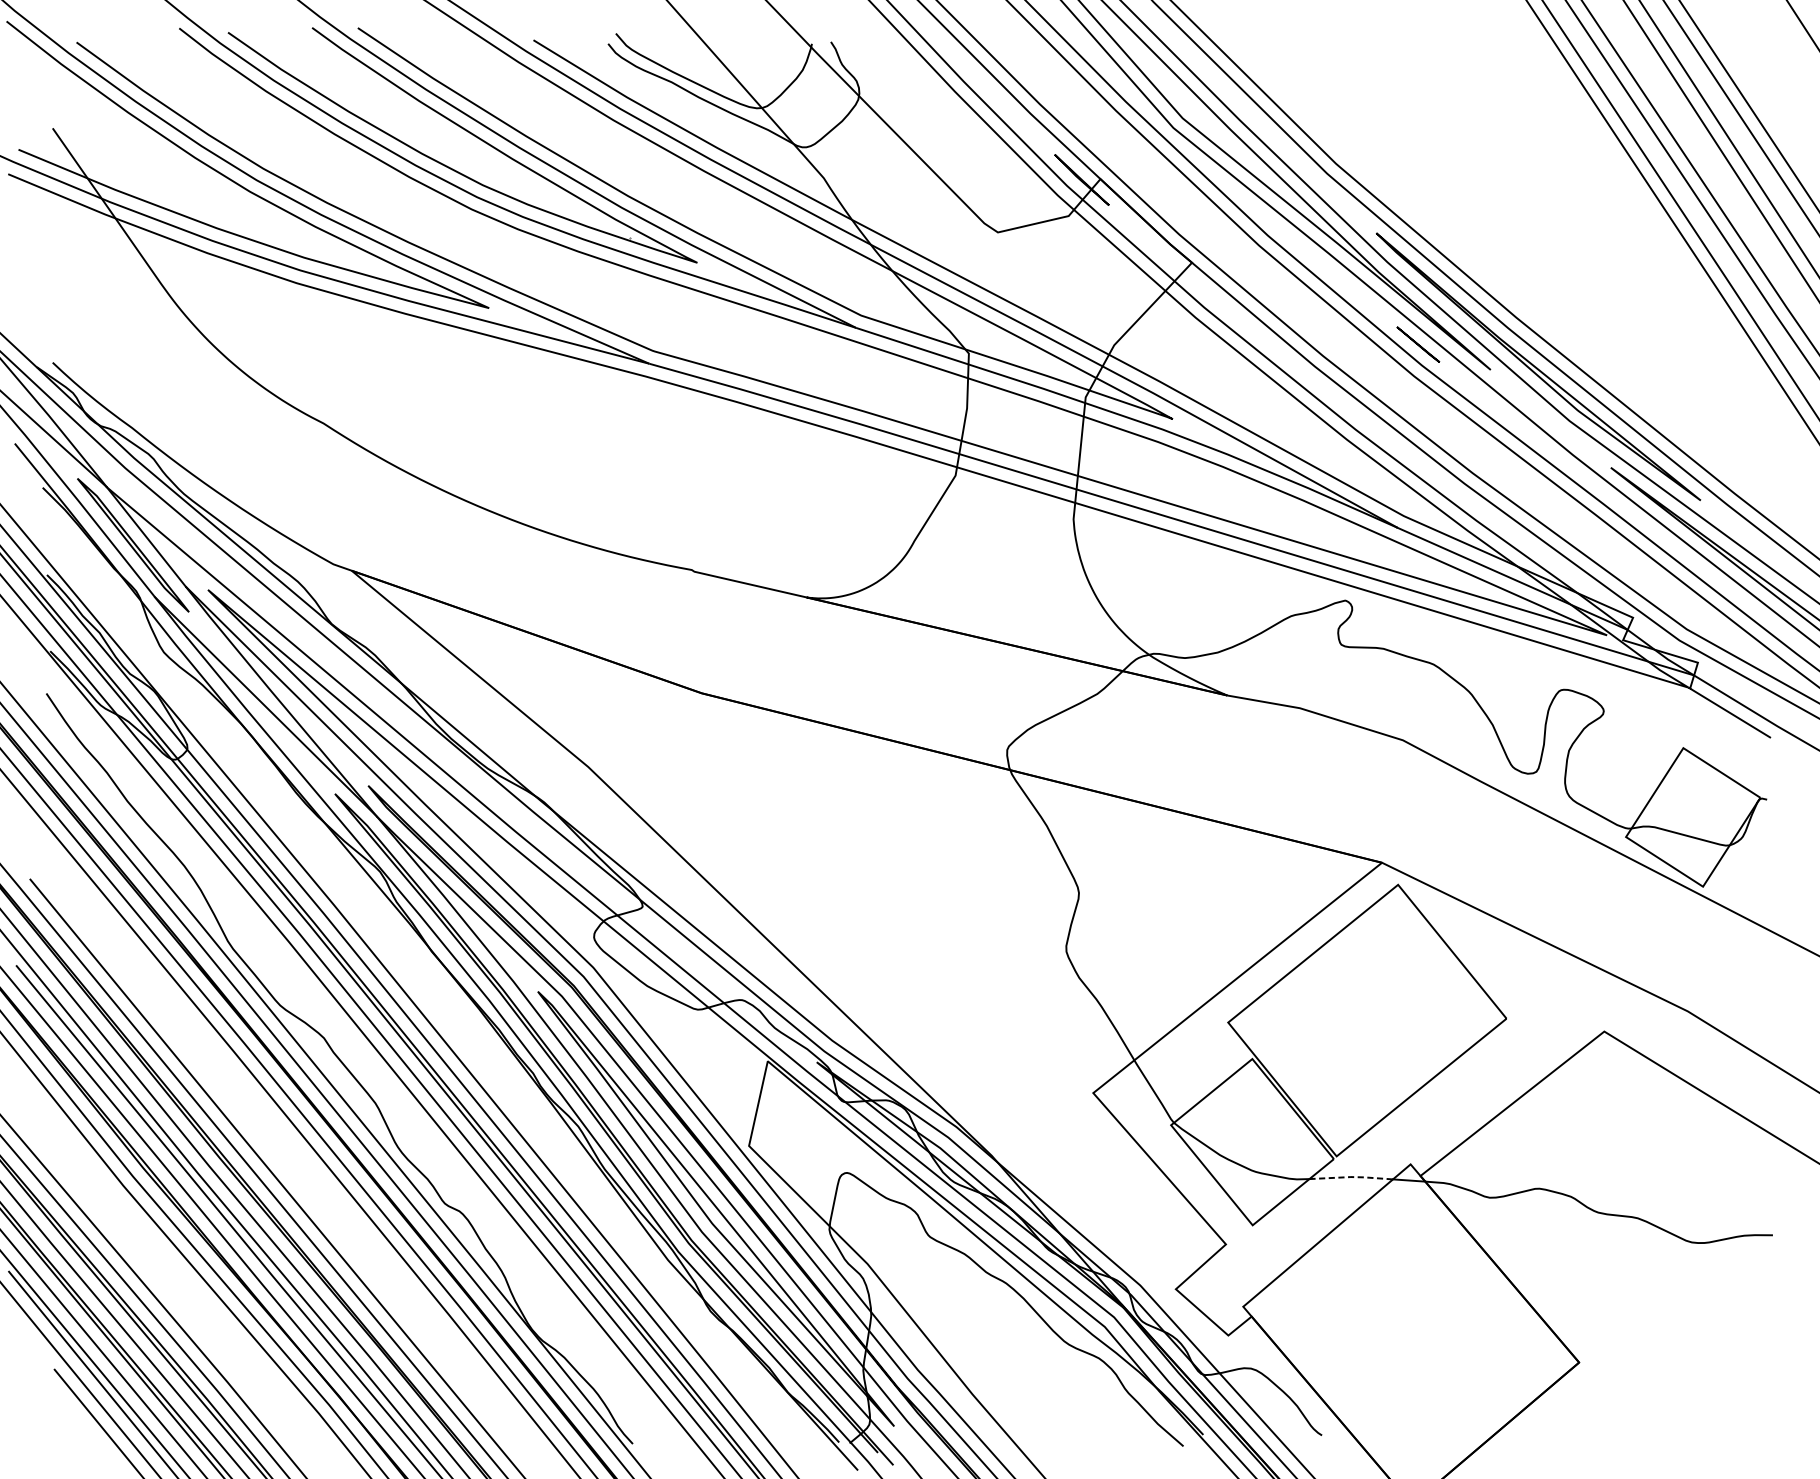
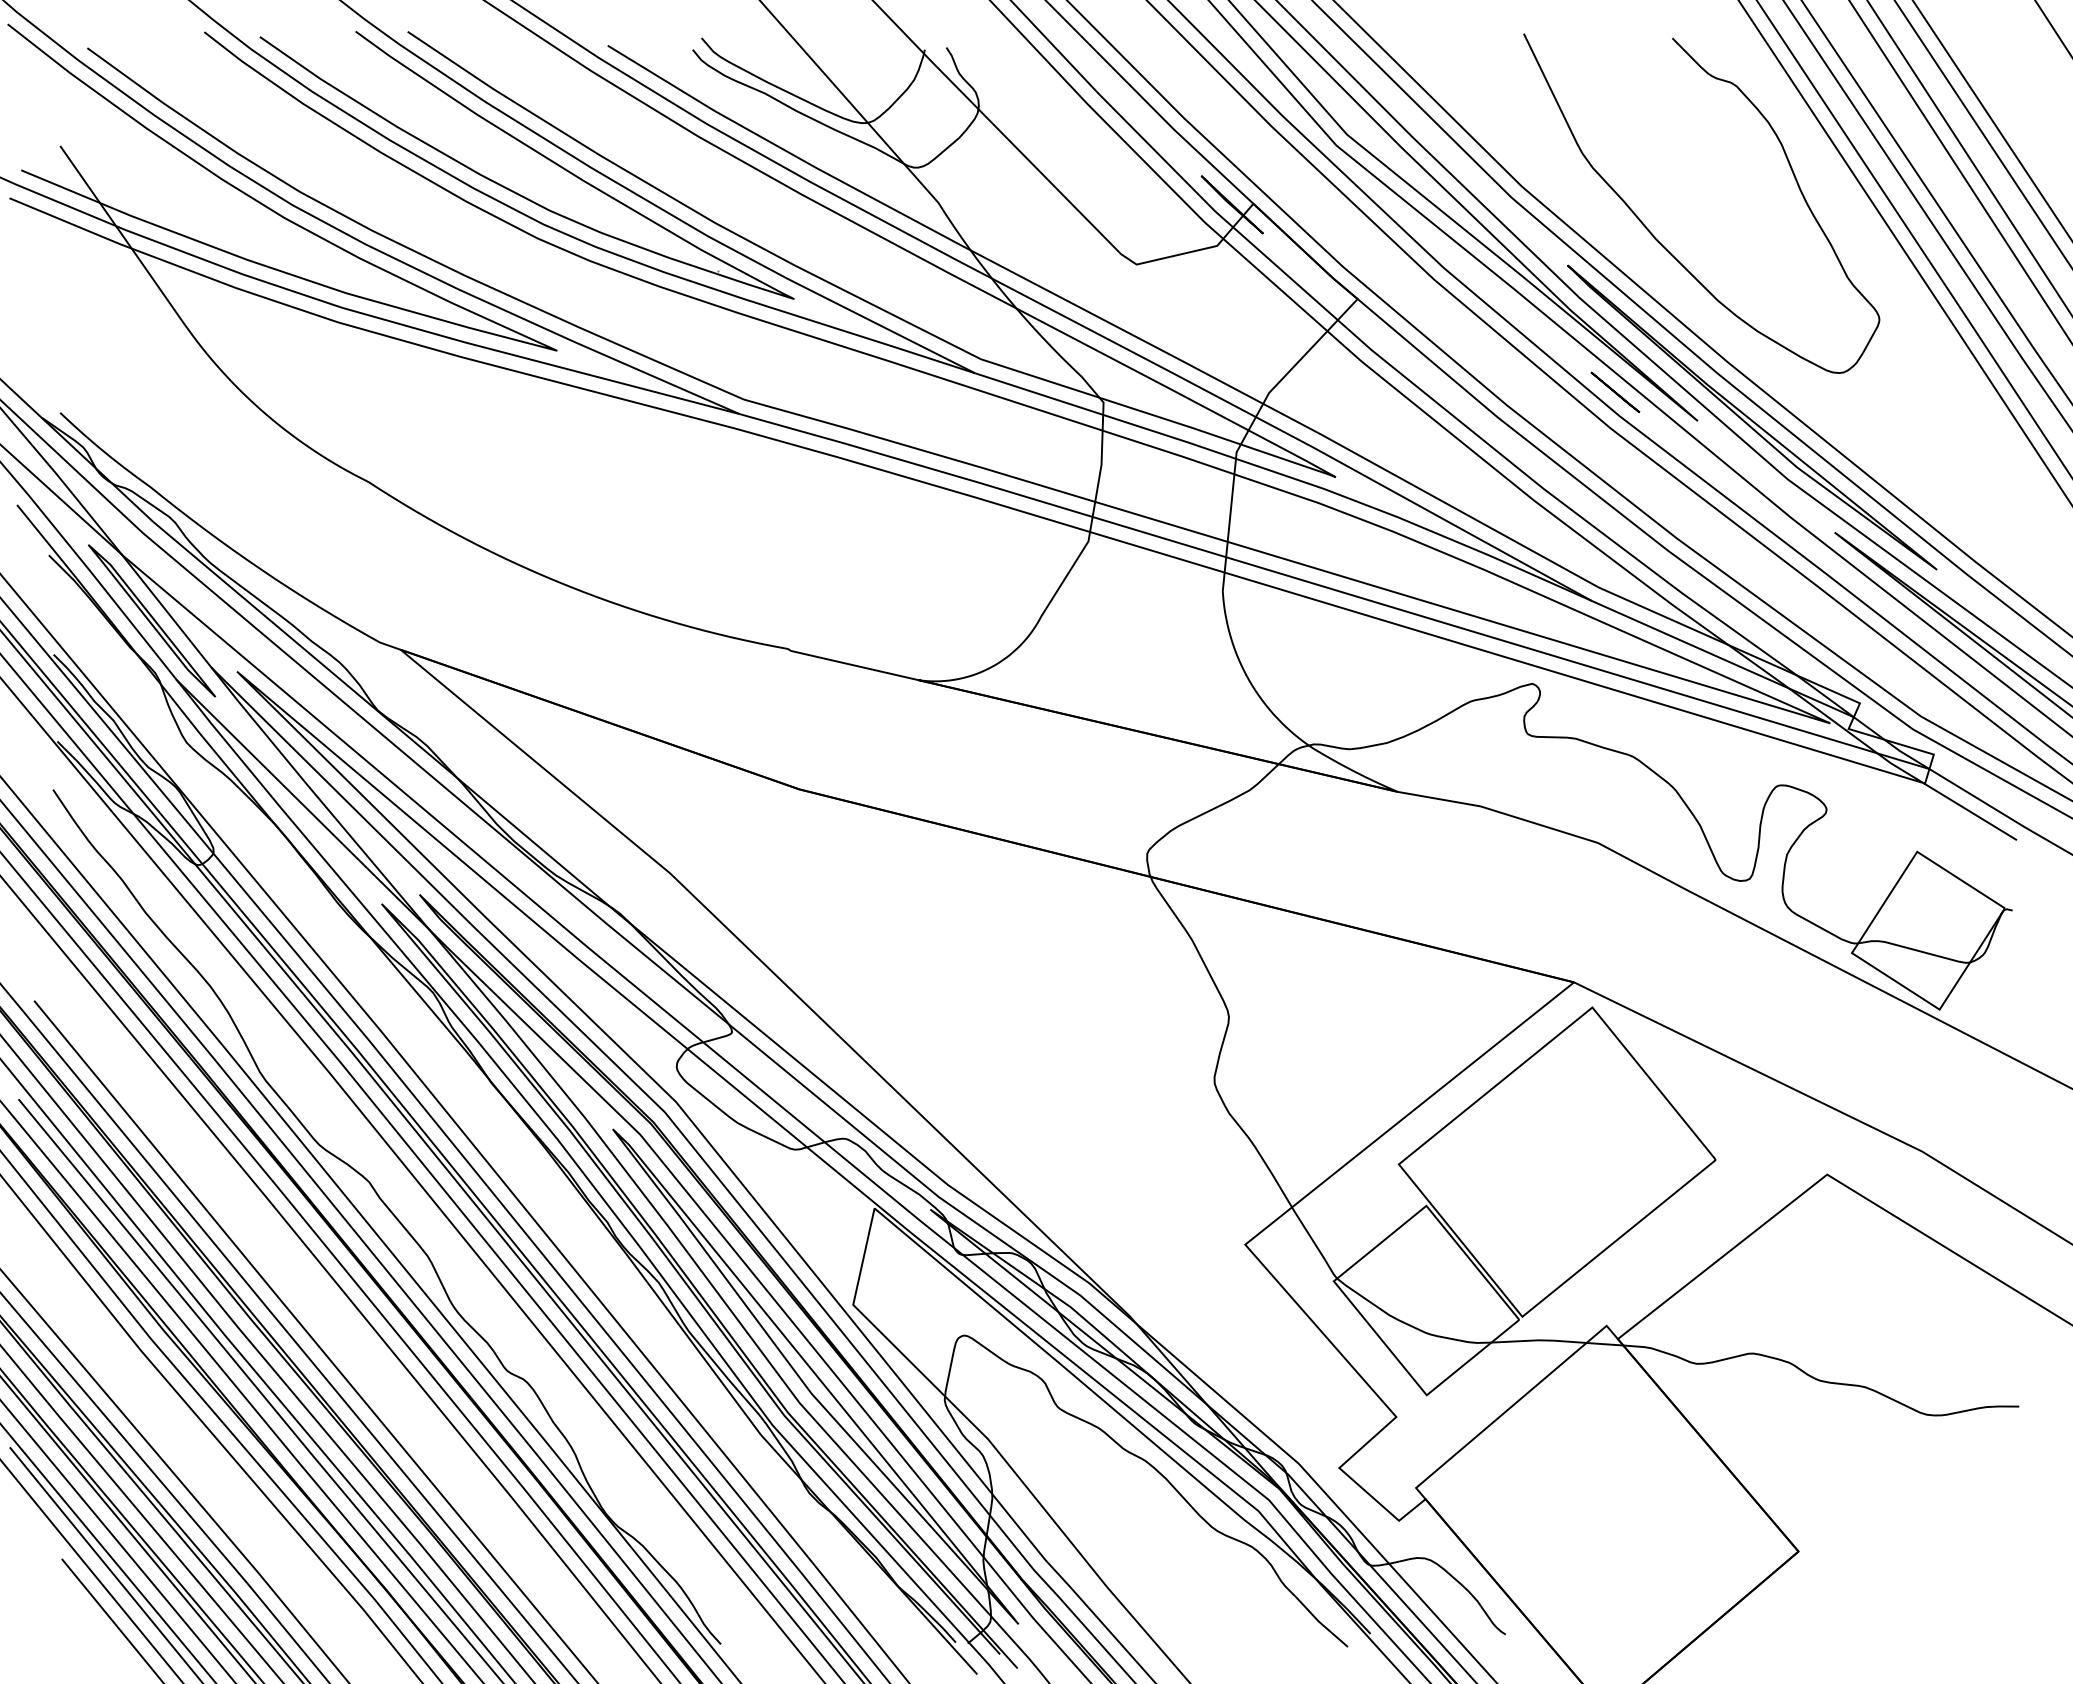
curve: (1458, 213) -> (1661, 243), added
line: (1351, 1177) -> (1539, 1340), dashed -> solid

